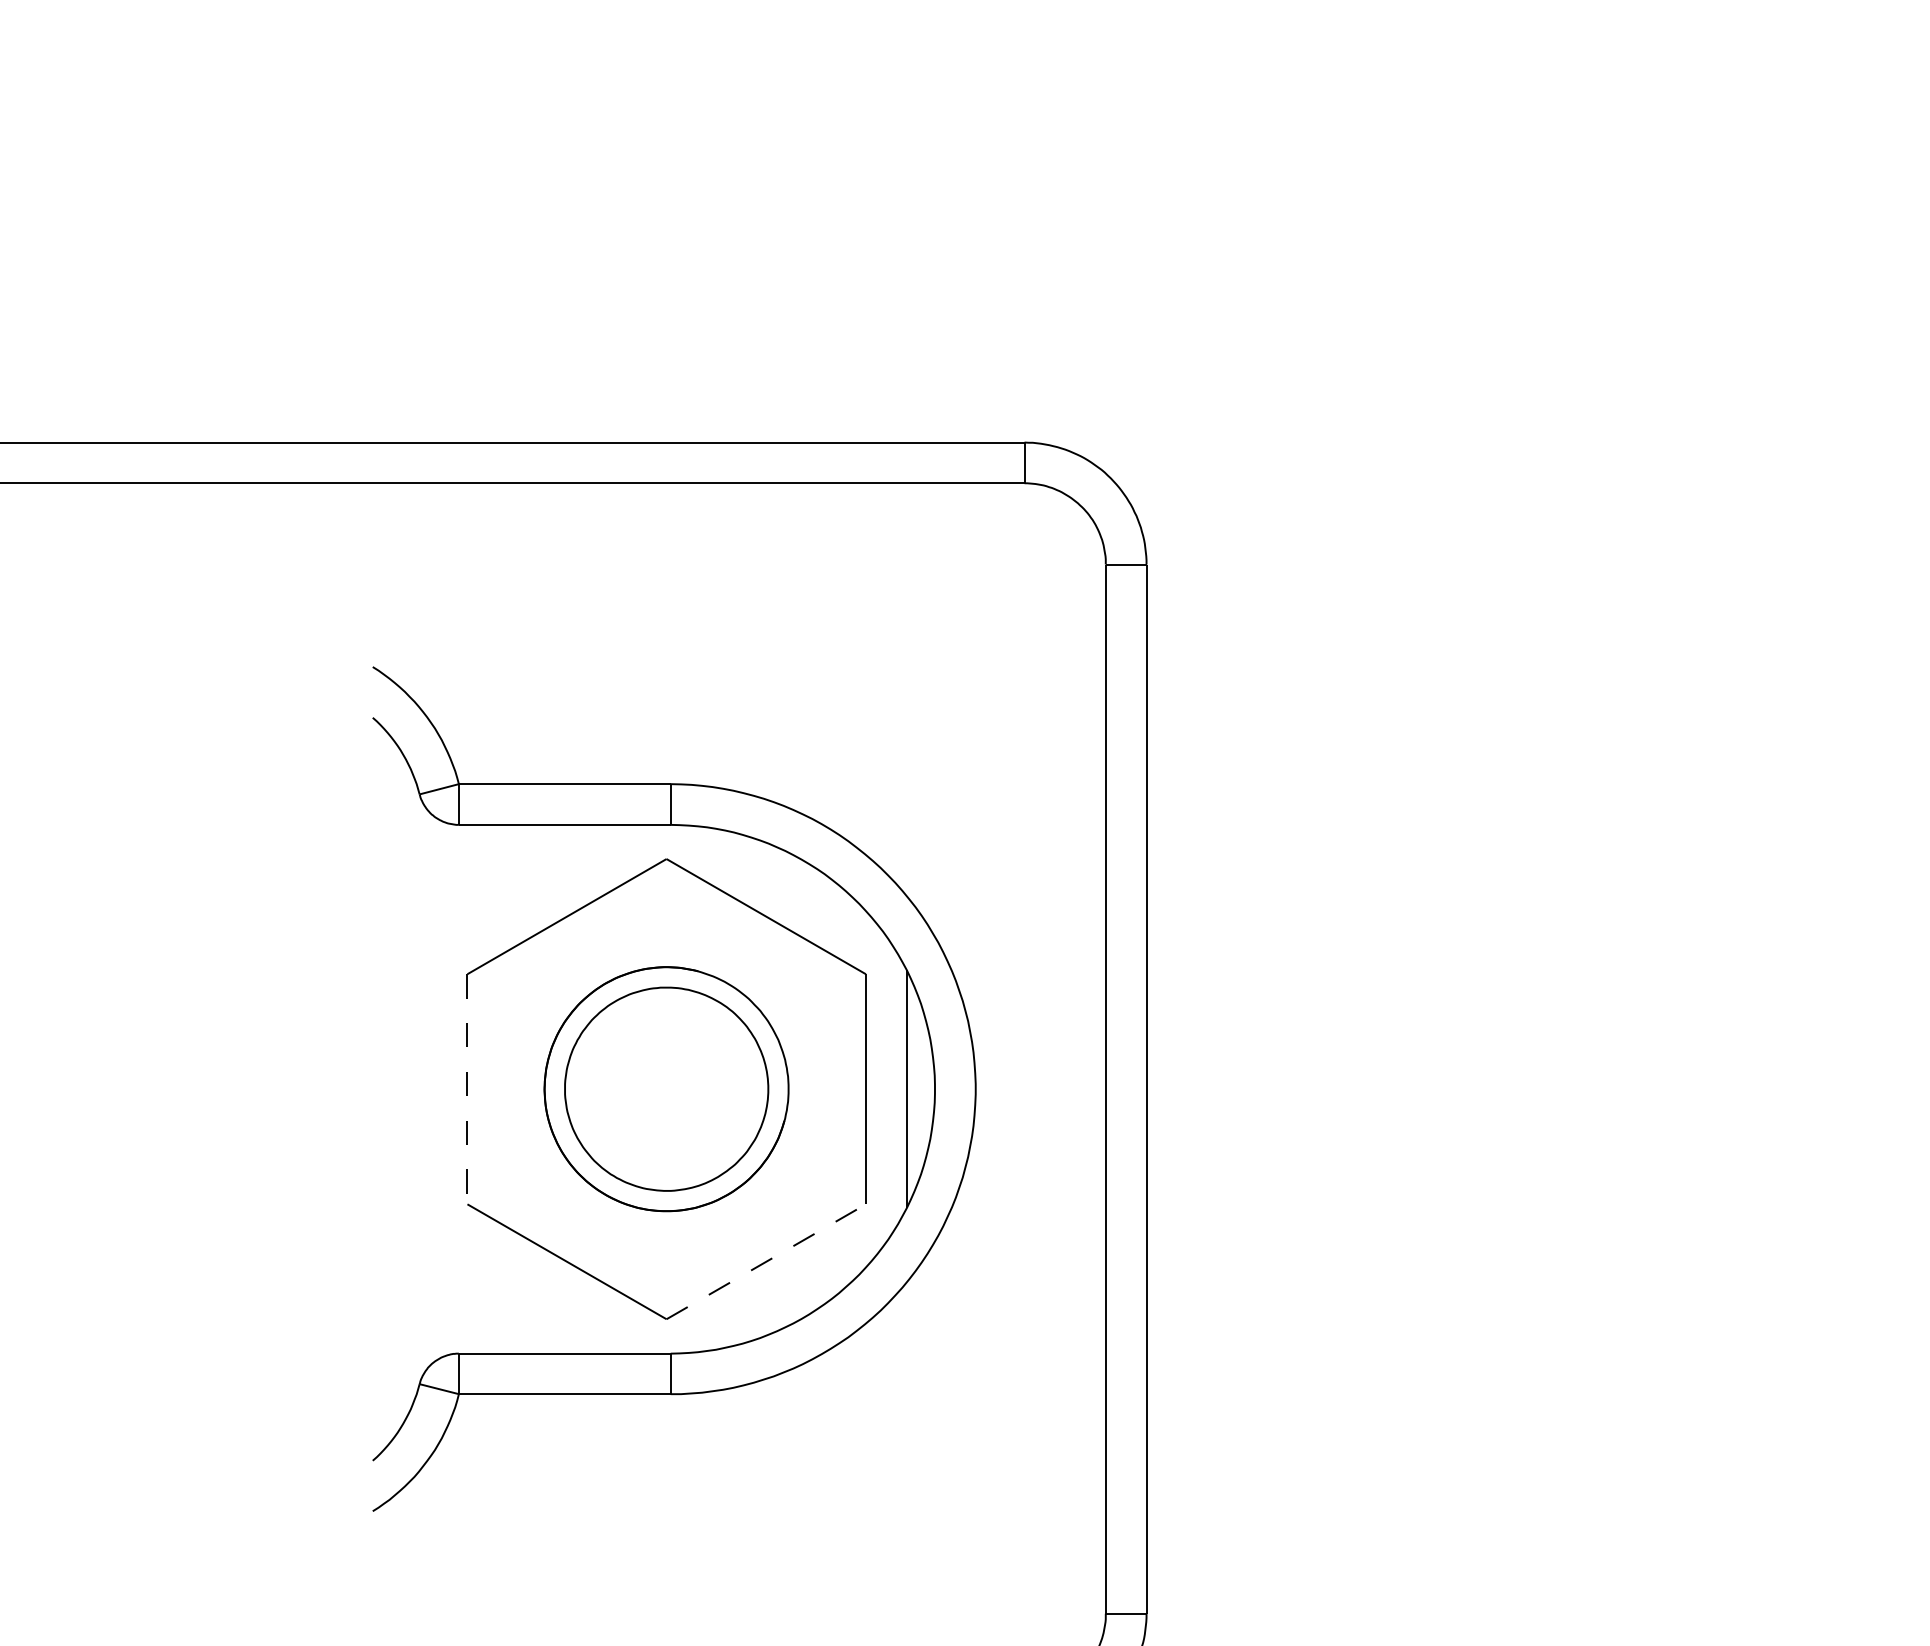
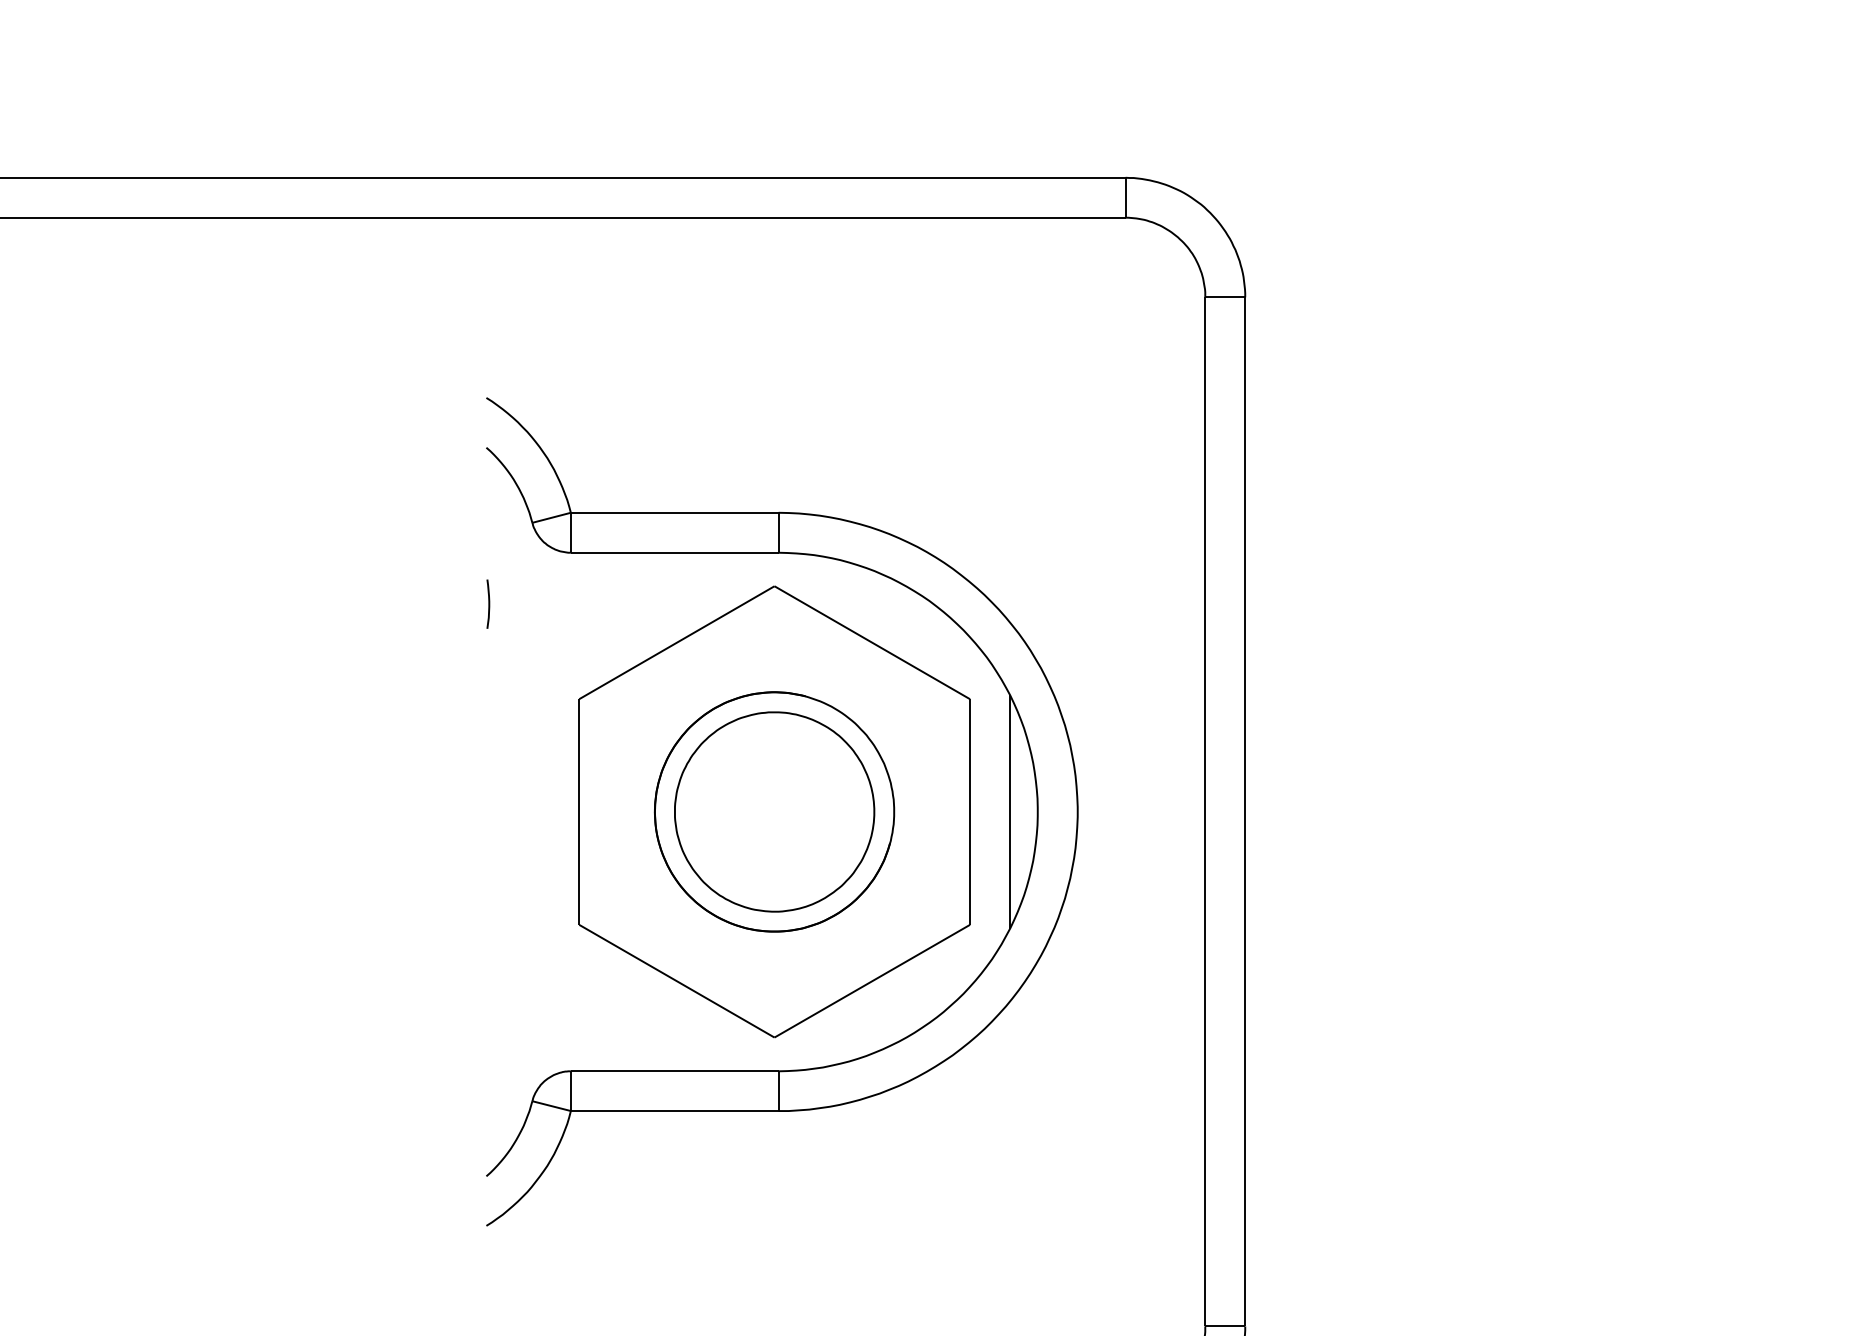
line: (374, 877) -> (488, 604), added
line: (467, 1089) -> (579, 812), dashed -> solid
line: (766, 1261) -> (872, 980), dashed -> solid

